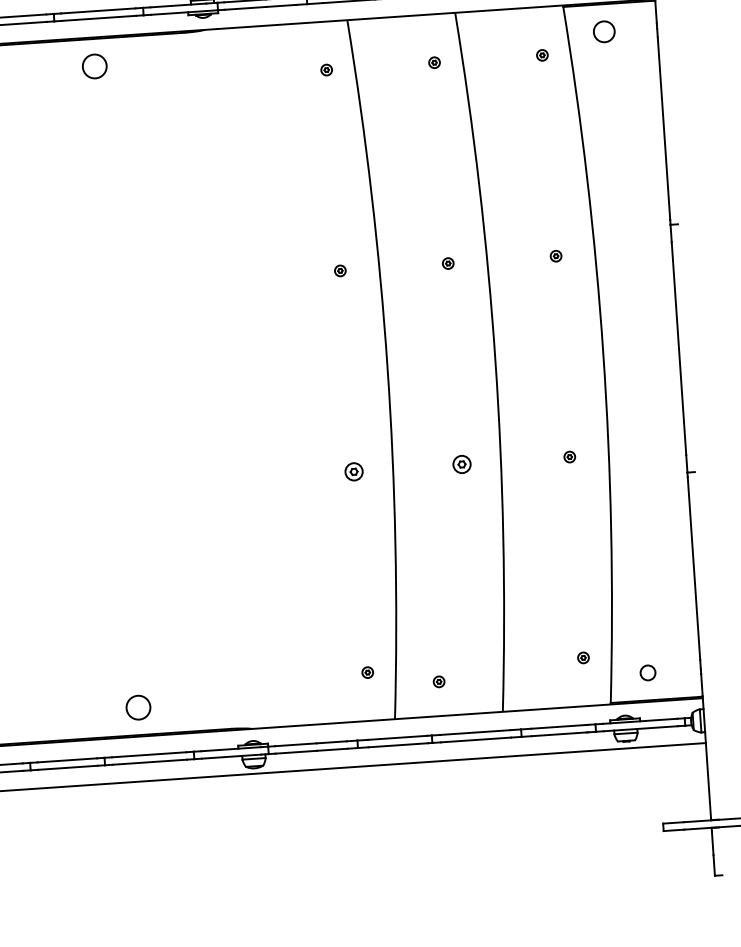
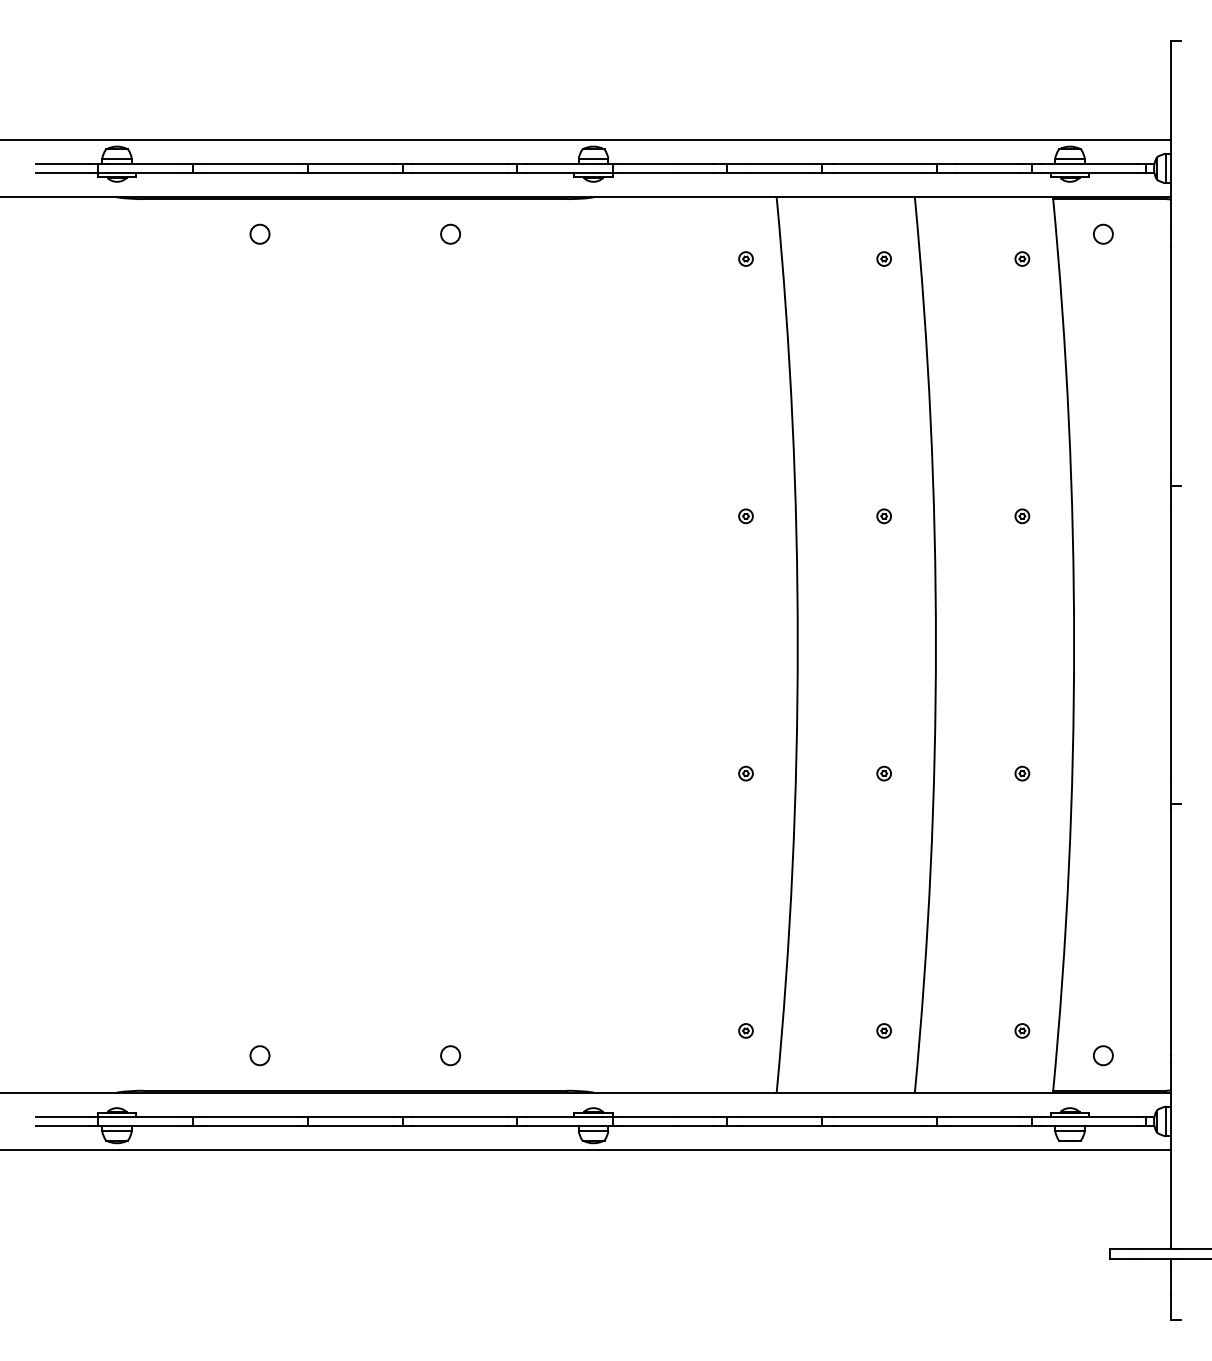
circle: (604, 31) -> (1103, 233), size x0.71
circle: (94, 65) -> (450, 233), size x0.62
part: (461, 464) -> (883, 773), size x0.62
part: (353, 471) -> (745, 773), size x0.62
part: (438, 681) -> (883, 1030), moved
circle: (138, 707) -> (450, 1055), size x0.62

